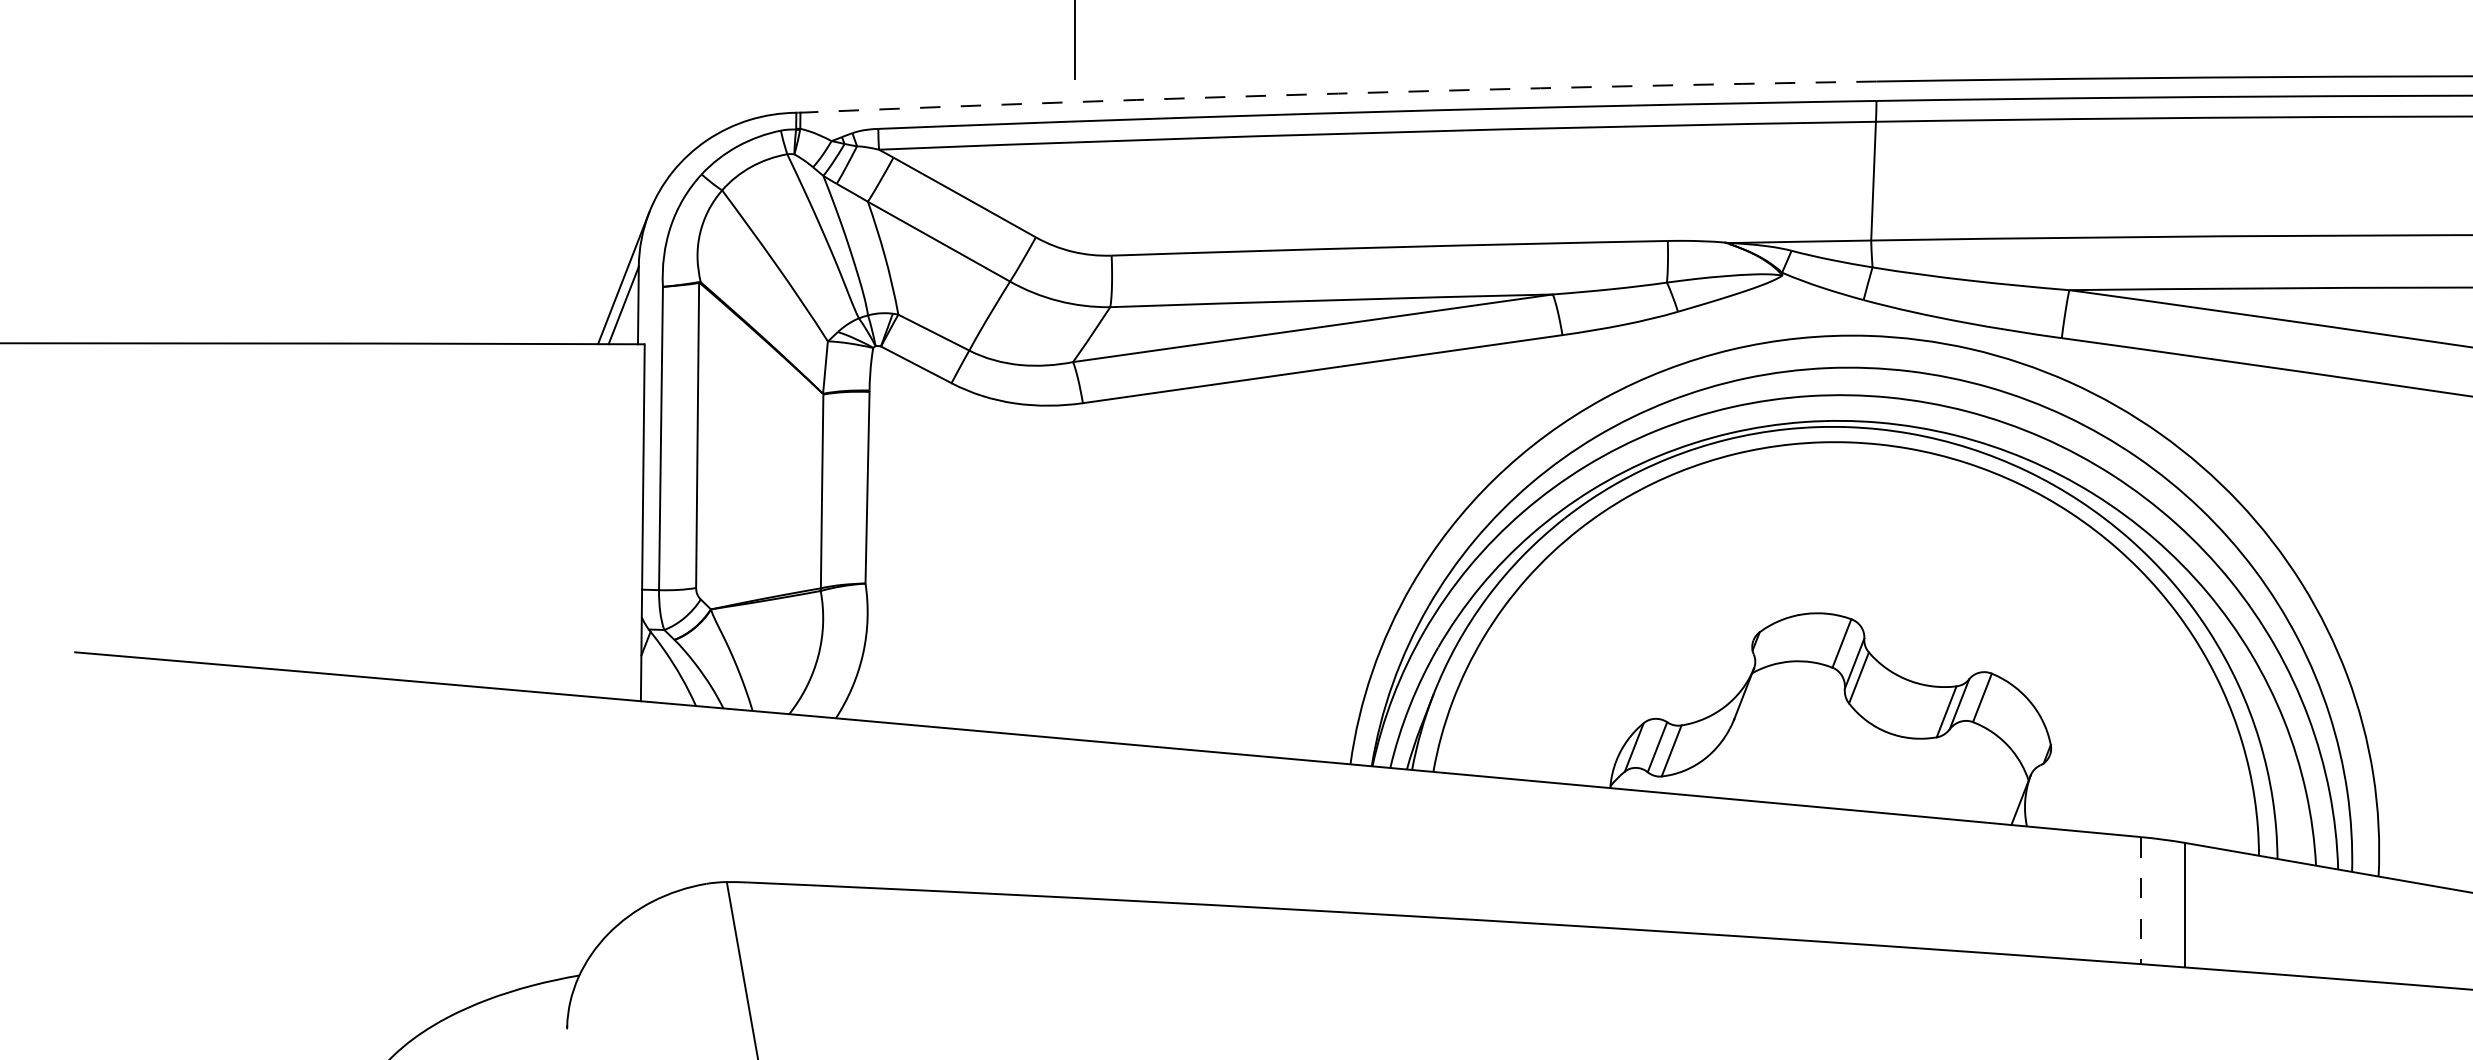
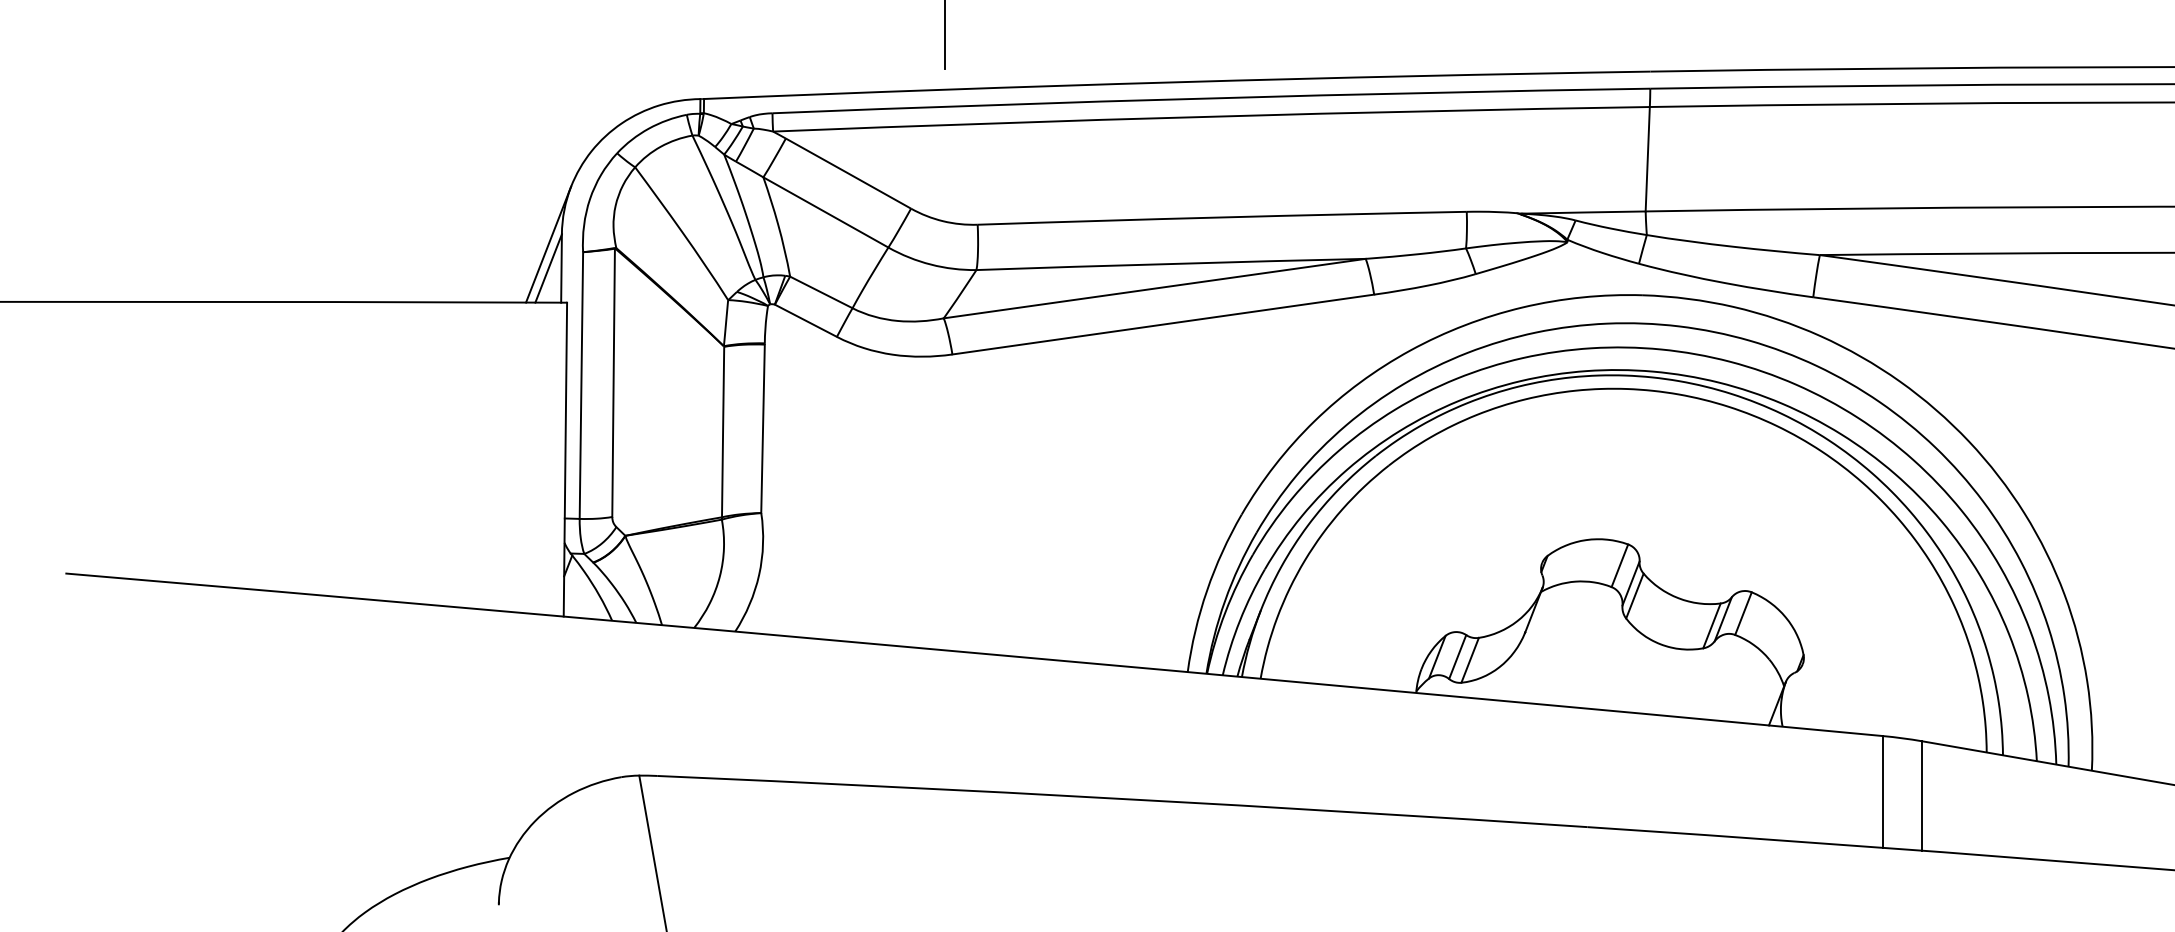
arc: (1338, 93) -> (1177, 82), dashed -> solid
line: (2141, 900) -> (1883, 791), dashed -> solid

